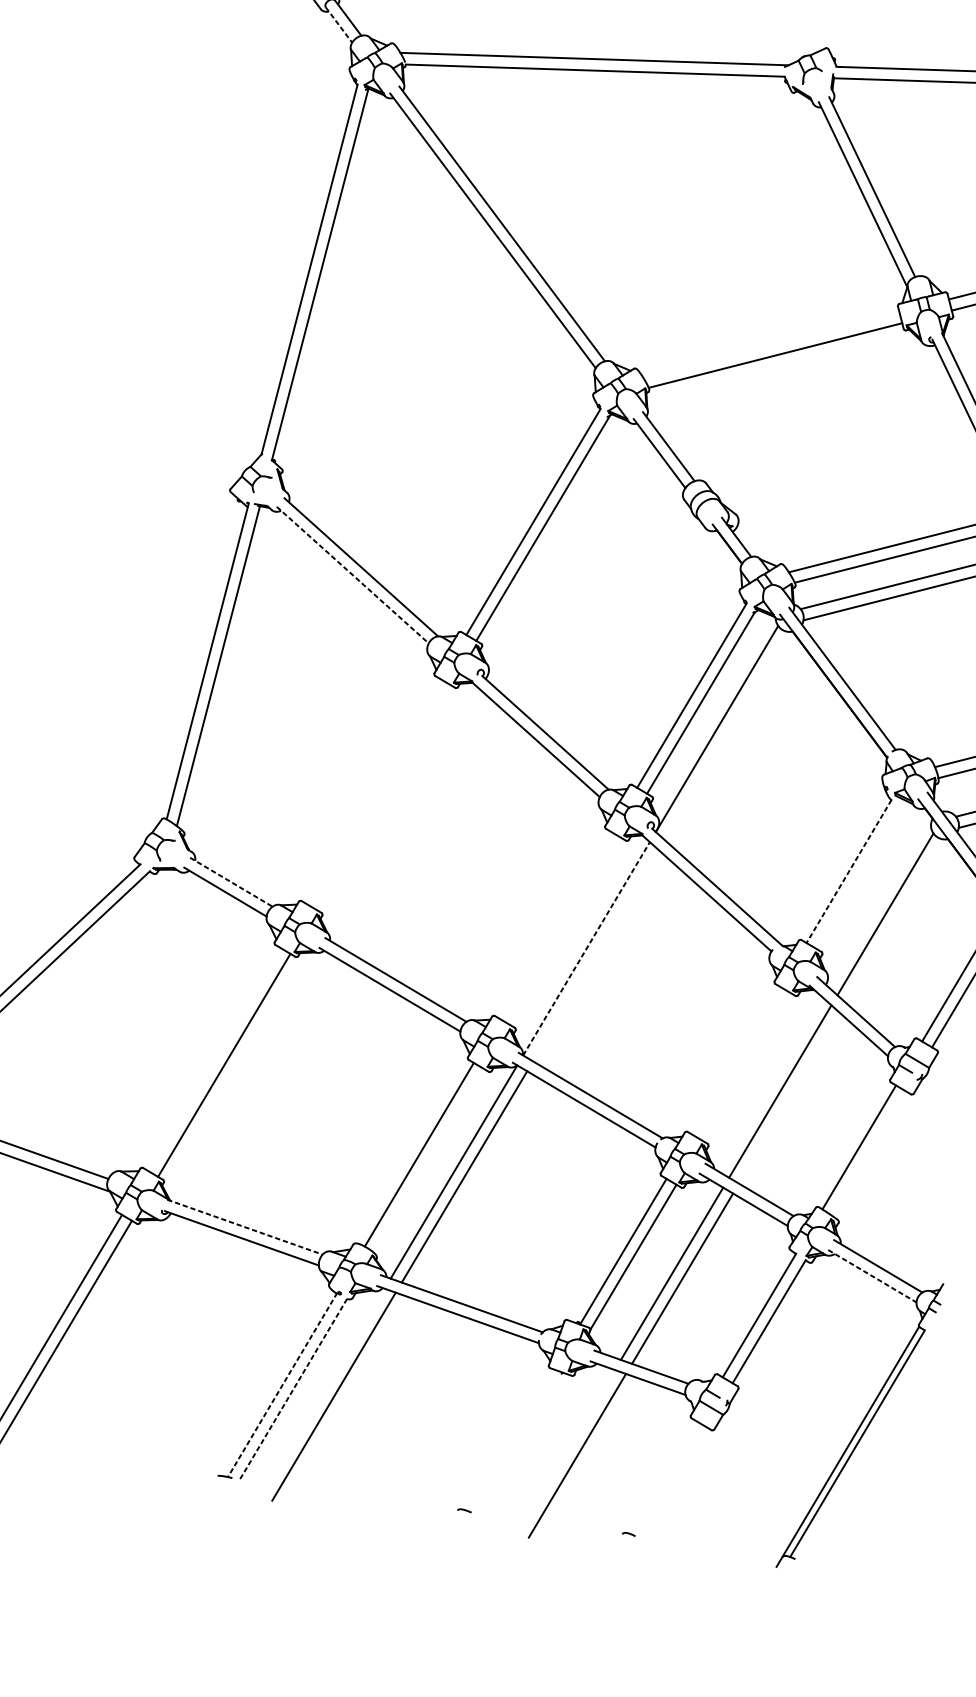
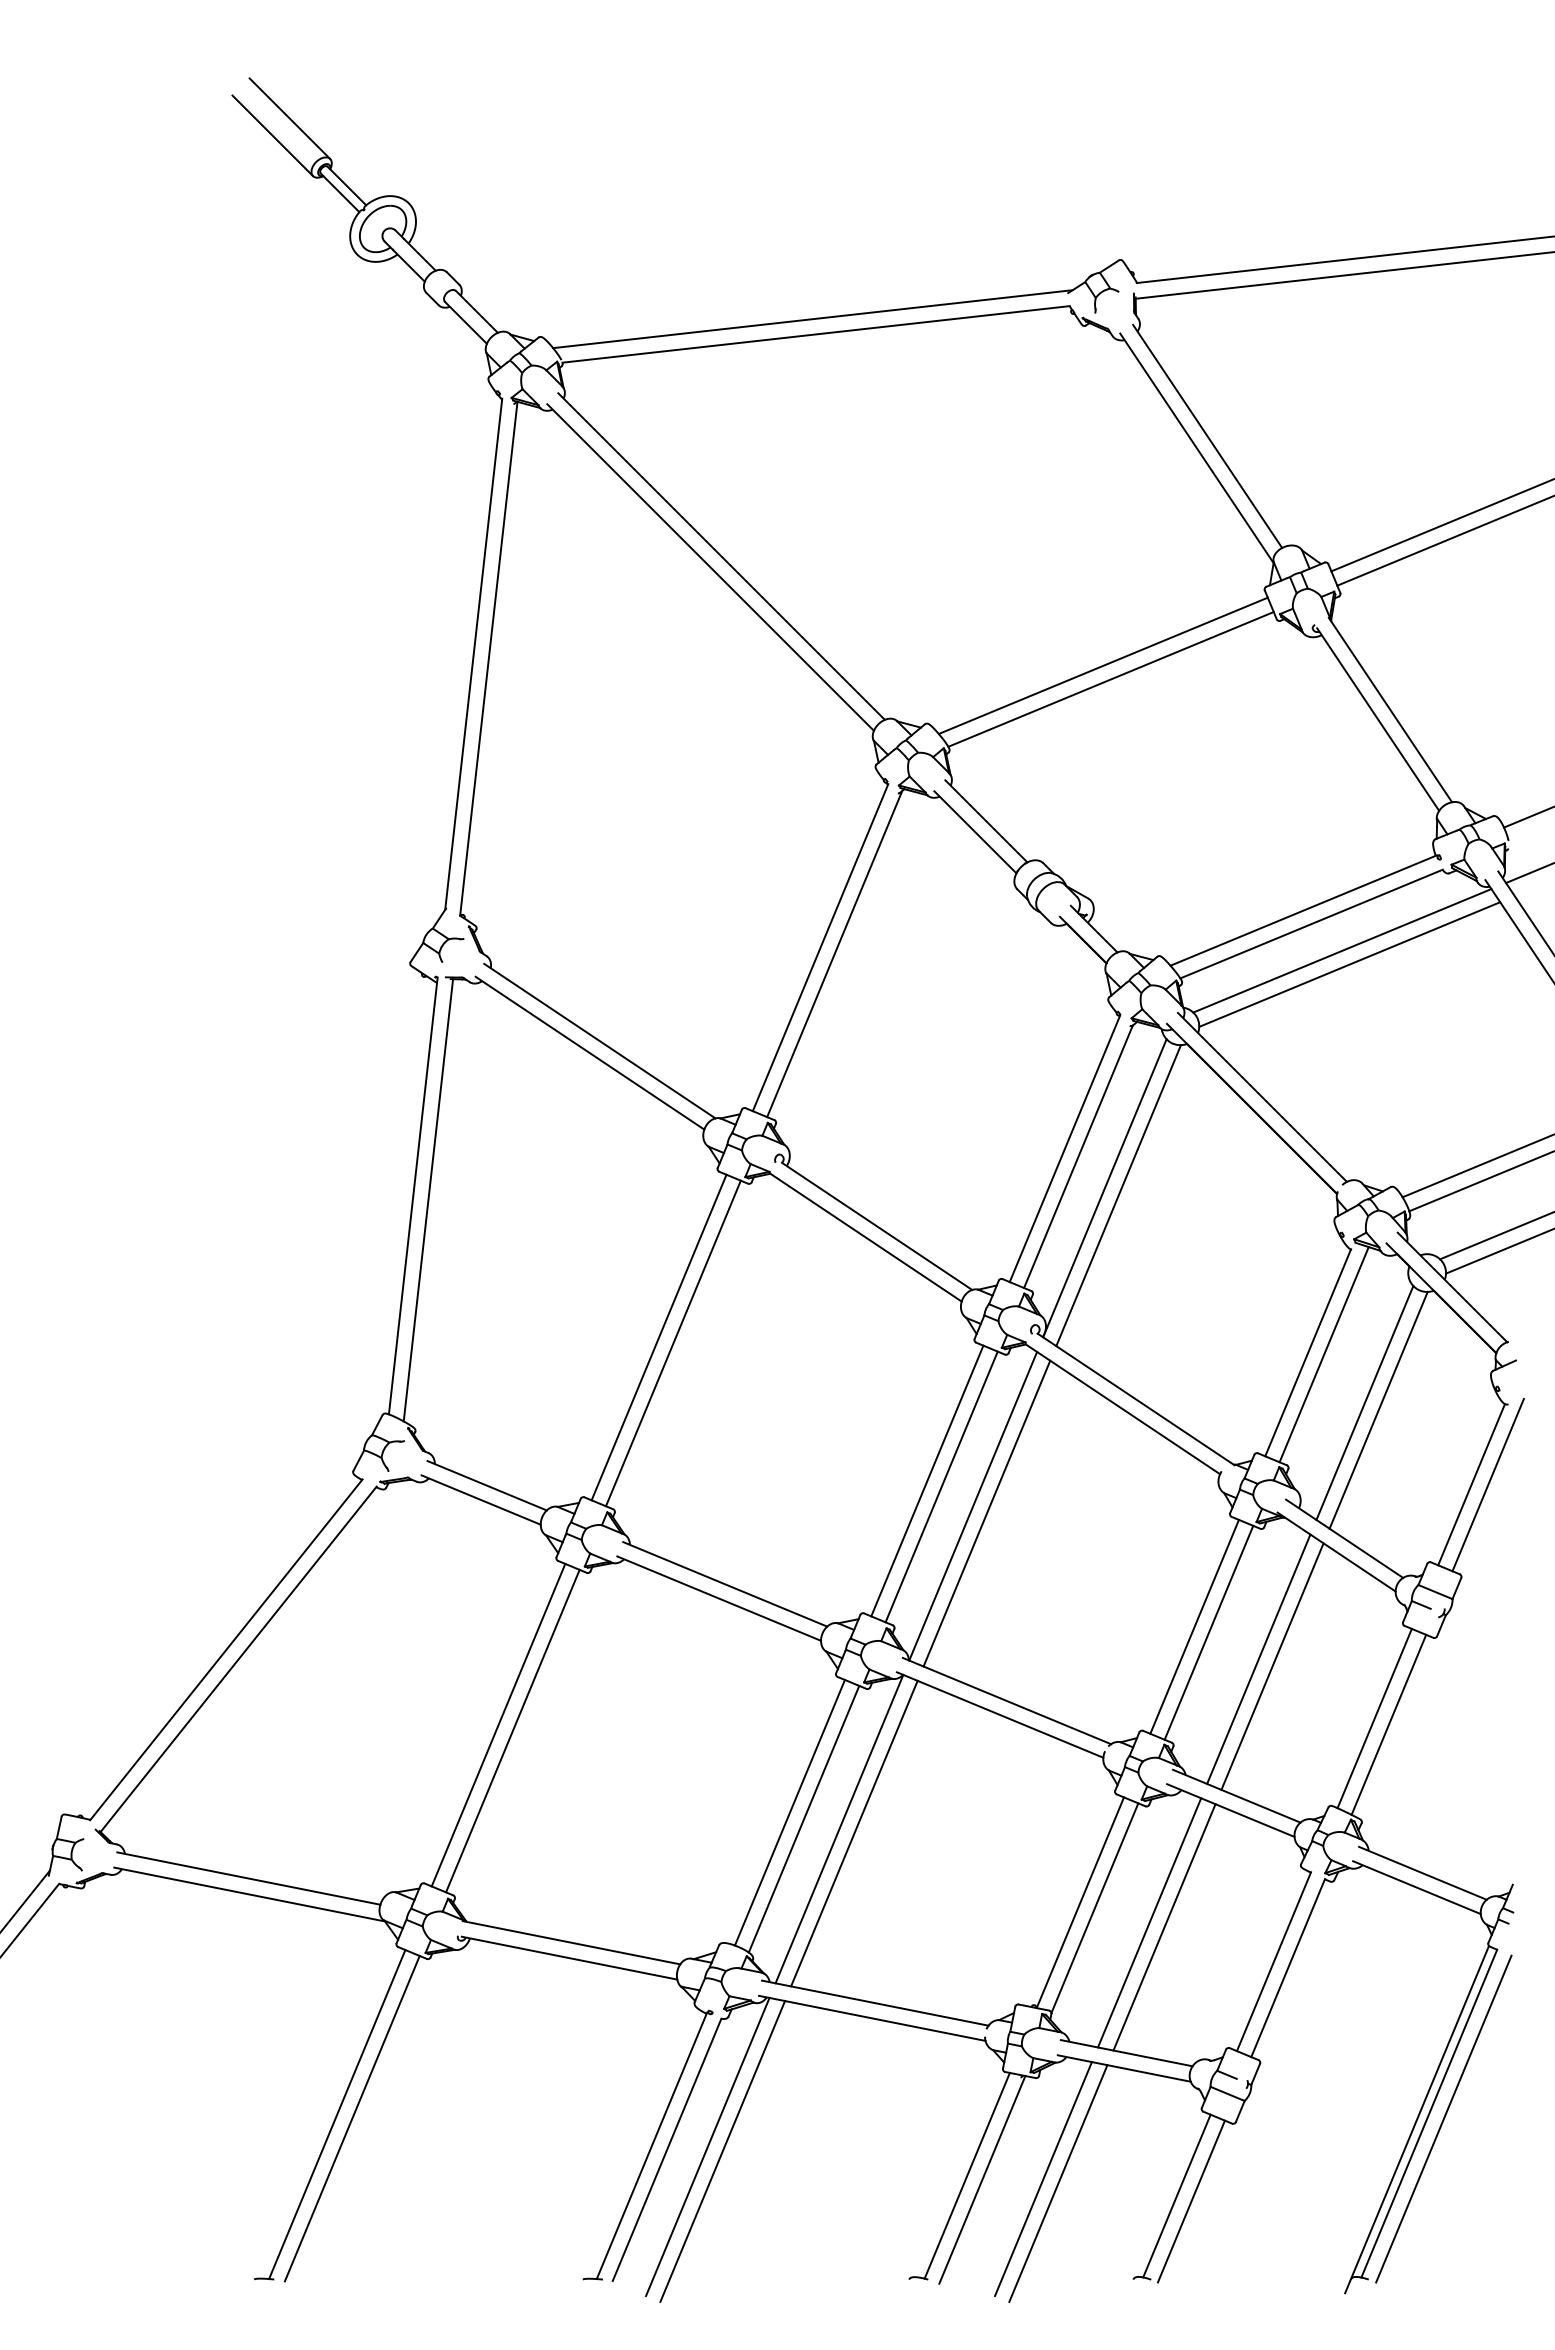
line: (339, 24) -> (466, 322), dashed -> solid
line: (770, 344) -> (1102, 665), added
line: (352, 575) -> (589, 1053), dashed -> solid
line: (726, 735) -> (1118, 1195), added
line: (373, 791) -> (658, 1337), added
line: (382, 797) -> (672, 1343), added
line: (849, 871) -> (1308, 1352), dashed -> solid
line: (860, 874) -> (1323, 1354), added
line: (231, 882) -> (487, 1485), dashed -> solid
line: (894, 920) -> (1378, 1409), added
line: (555, 925) -> (927, 1480), added
line: (565, 930) -> (941, 1486), added
line: (586, 948) -> (973, 1505), dashed -> solid
line: (595, 955) -> (986, 1513), added
line: (214, 1058) -> (498, 1724), added
line: (736, 1060) -> (1194, 1626), added
line: (746, 1066) -> (1208, 1632), added
line: (789, 1098) -> (1272, 1666), added
line: (868, 1153) -> (1388, 1724), added
line: (428, 1160) -> (803, 1818), added
line: (245, 1227) -> (571, 1942), dashed -> solid
line: (872, 1276) -> (1417, 1887), dashed -> solid
line: (282, 1385) -> (651, 2146), dashed -> solid
line: (293, 1389) -> (667, 2149), dashed -> solid
line: (323, 1391) -> (707, 2146), added
line: (510, 1440) -> (966, 2175), added
line: (522, 1444) -> (982, 2179), added
line: (867, 1448) -> (1443, 2118), added
line: (566, 1451) -> (1043, 2179), added
line: (663, 1477) -> (1176, 2195), added
line: (672, 1483) -> (1190, 2201), added

